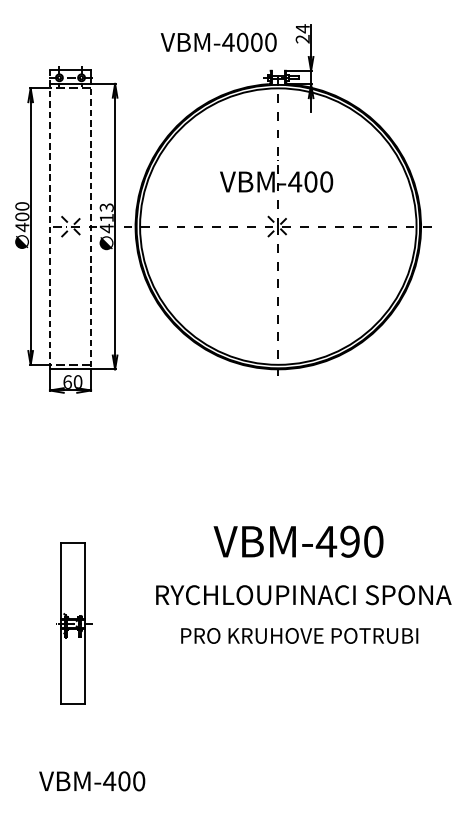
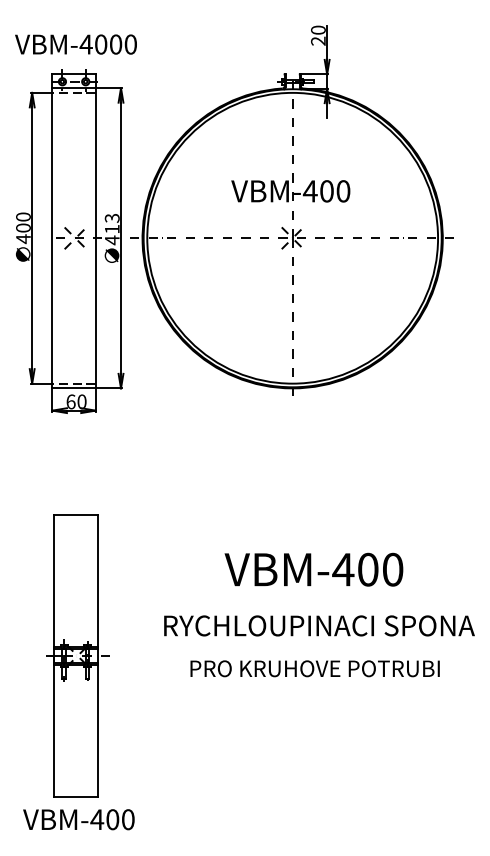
text: (302, 29) -> (318, 30), 24 -> 20
text: (218, 42) -> (75, 44), moved
line: (49, 219) -> (52, 230), dashed -> solid
line: (90, 223) -> (95, 235), dashed -> solid
text: (350, 541) -> (368, 569), VBM-490 -> VBM-400
part: (73, 623) -> (77, 655), size x1.67
text: (91, 781) -> (78, 819), moved

